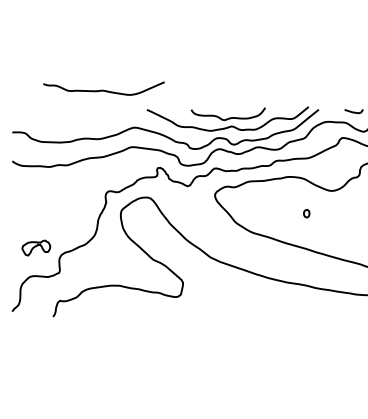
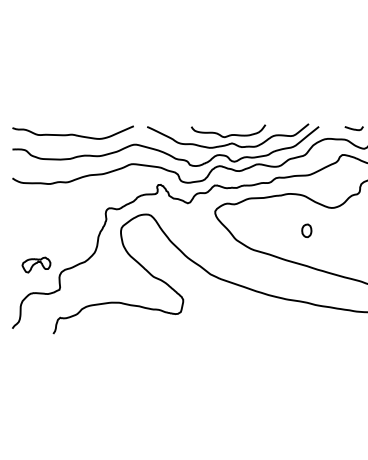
curve: (103, 89) -> (72, 133), moved
part: (306, 213) -> (306, 230), size x1.67

